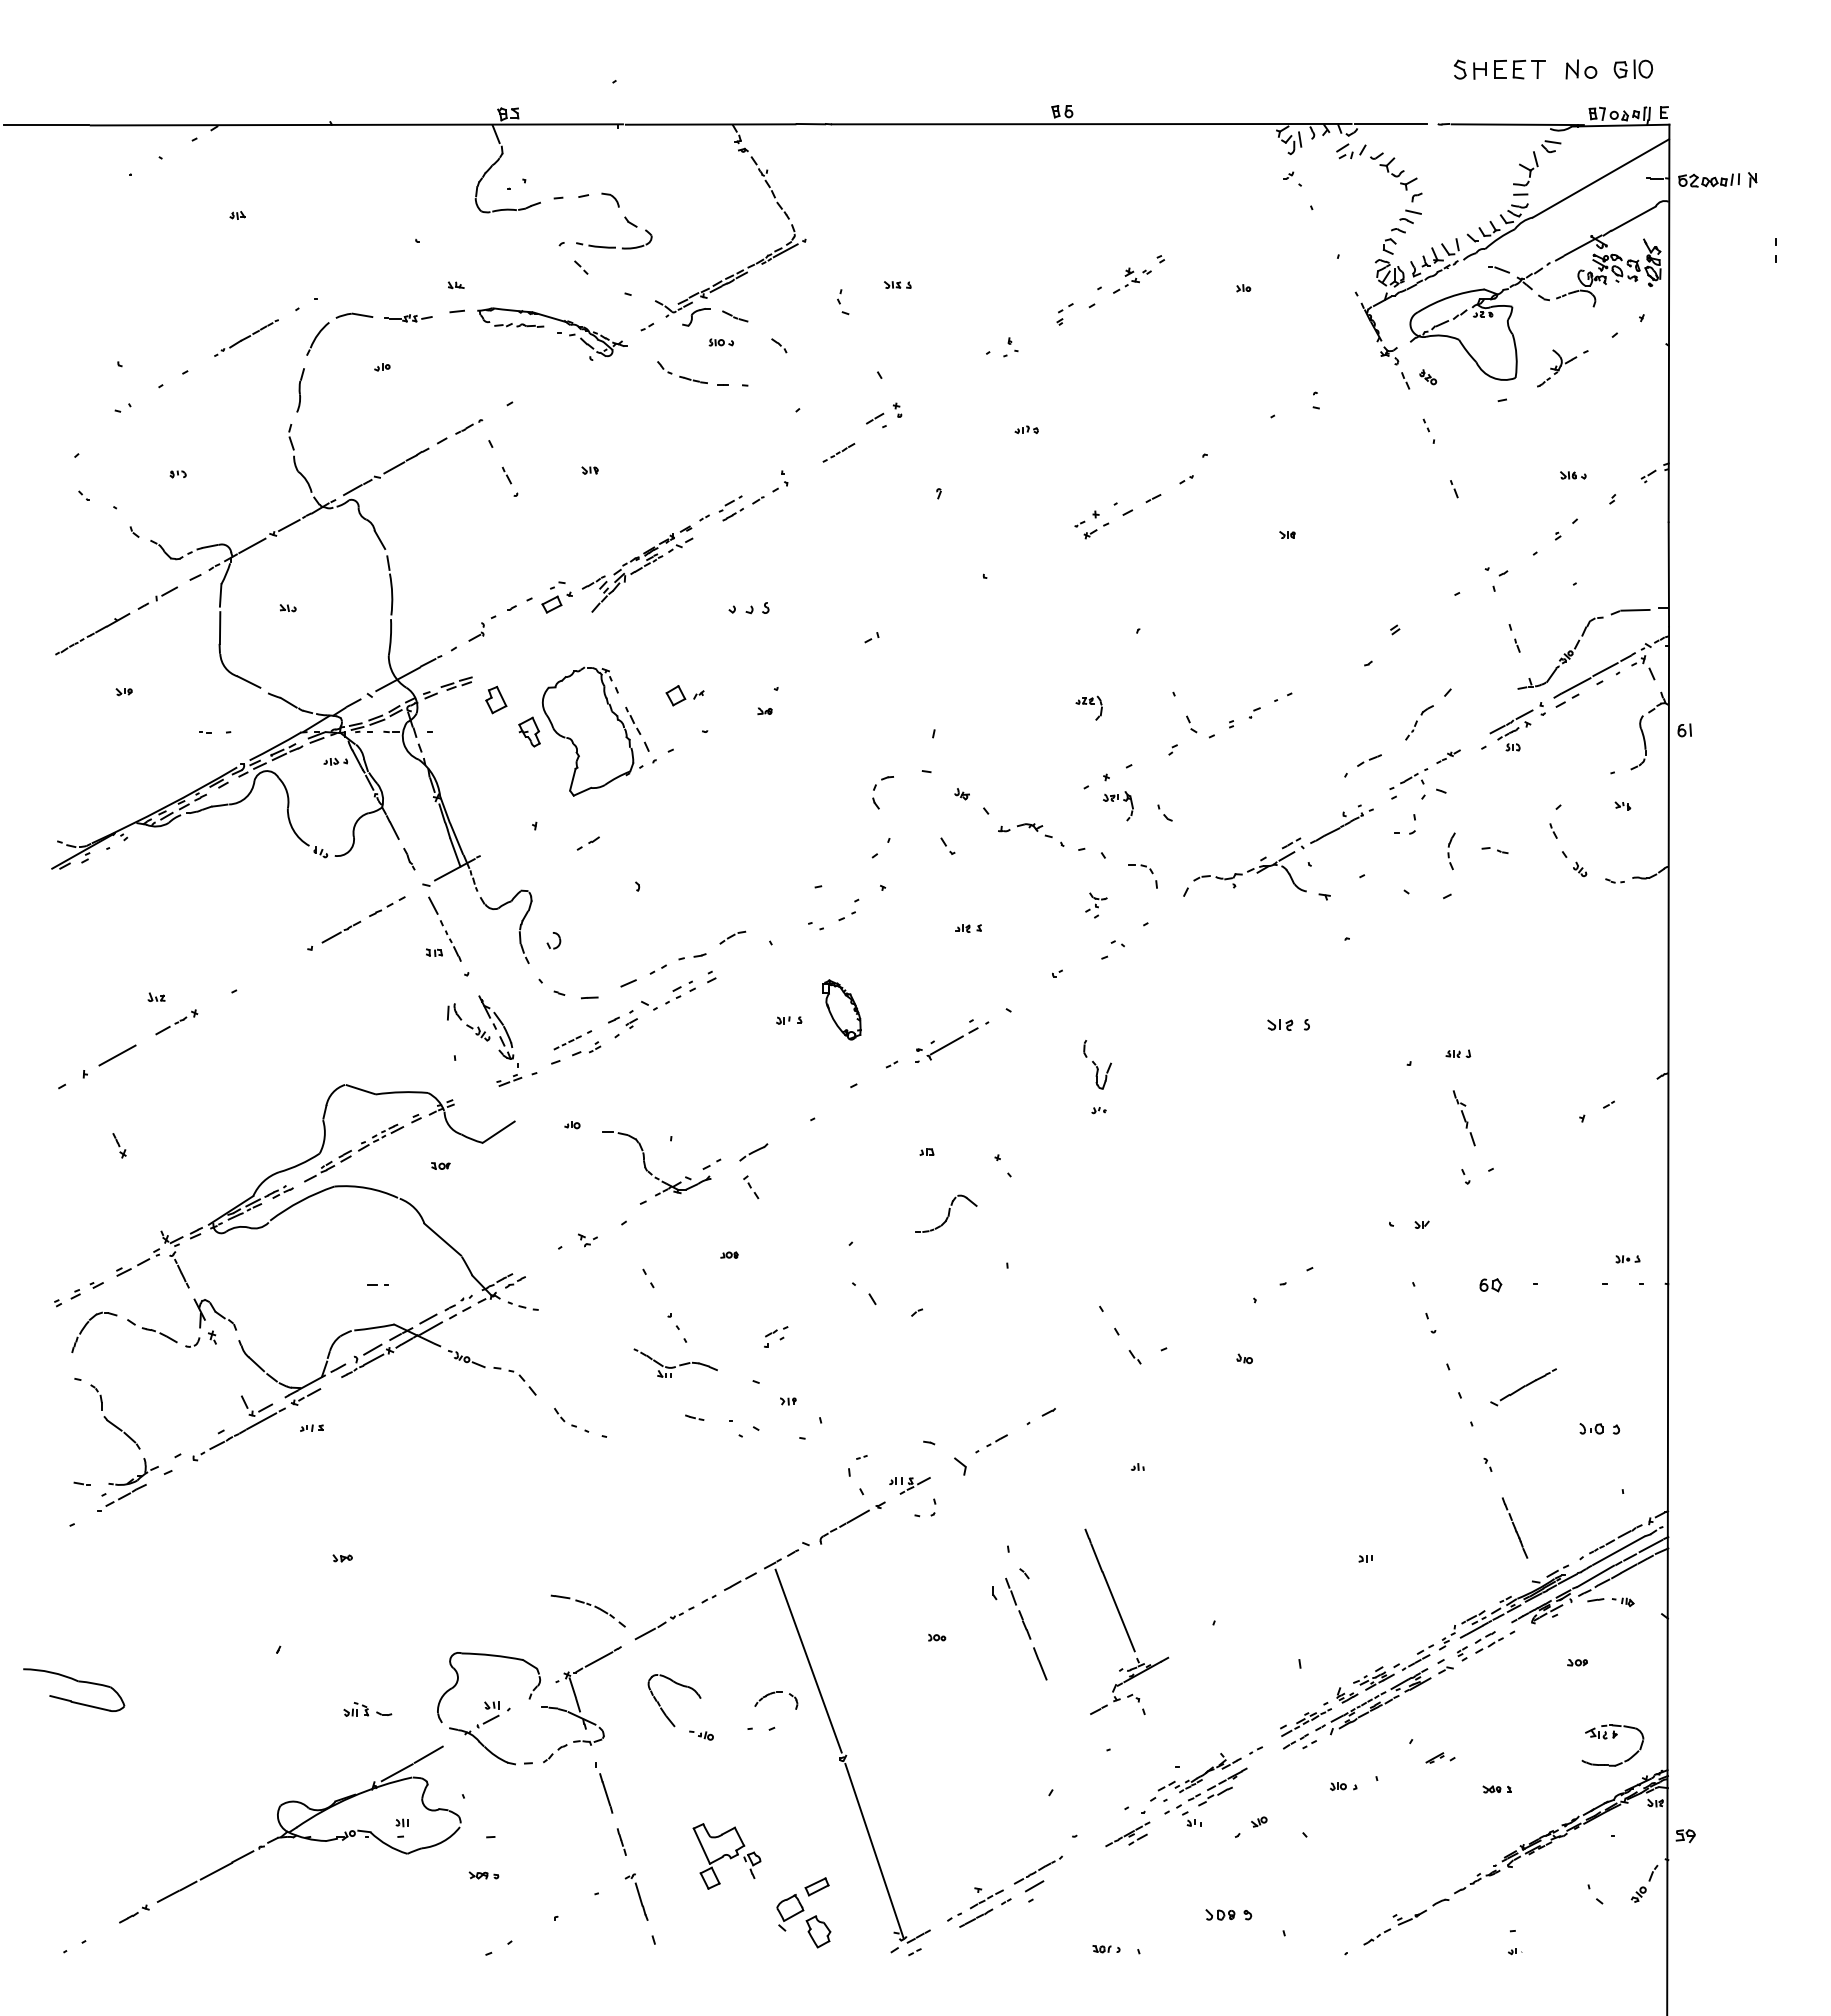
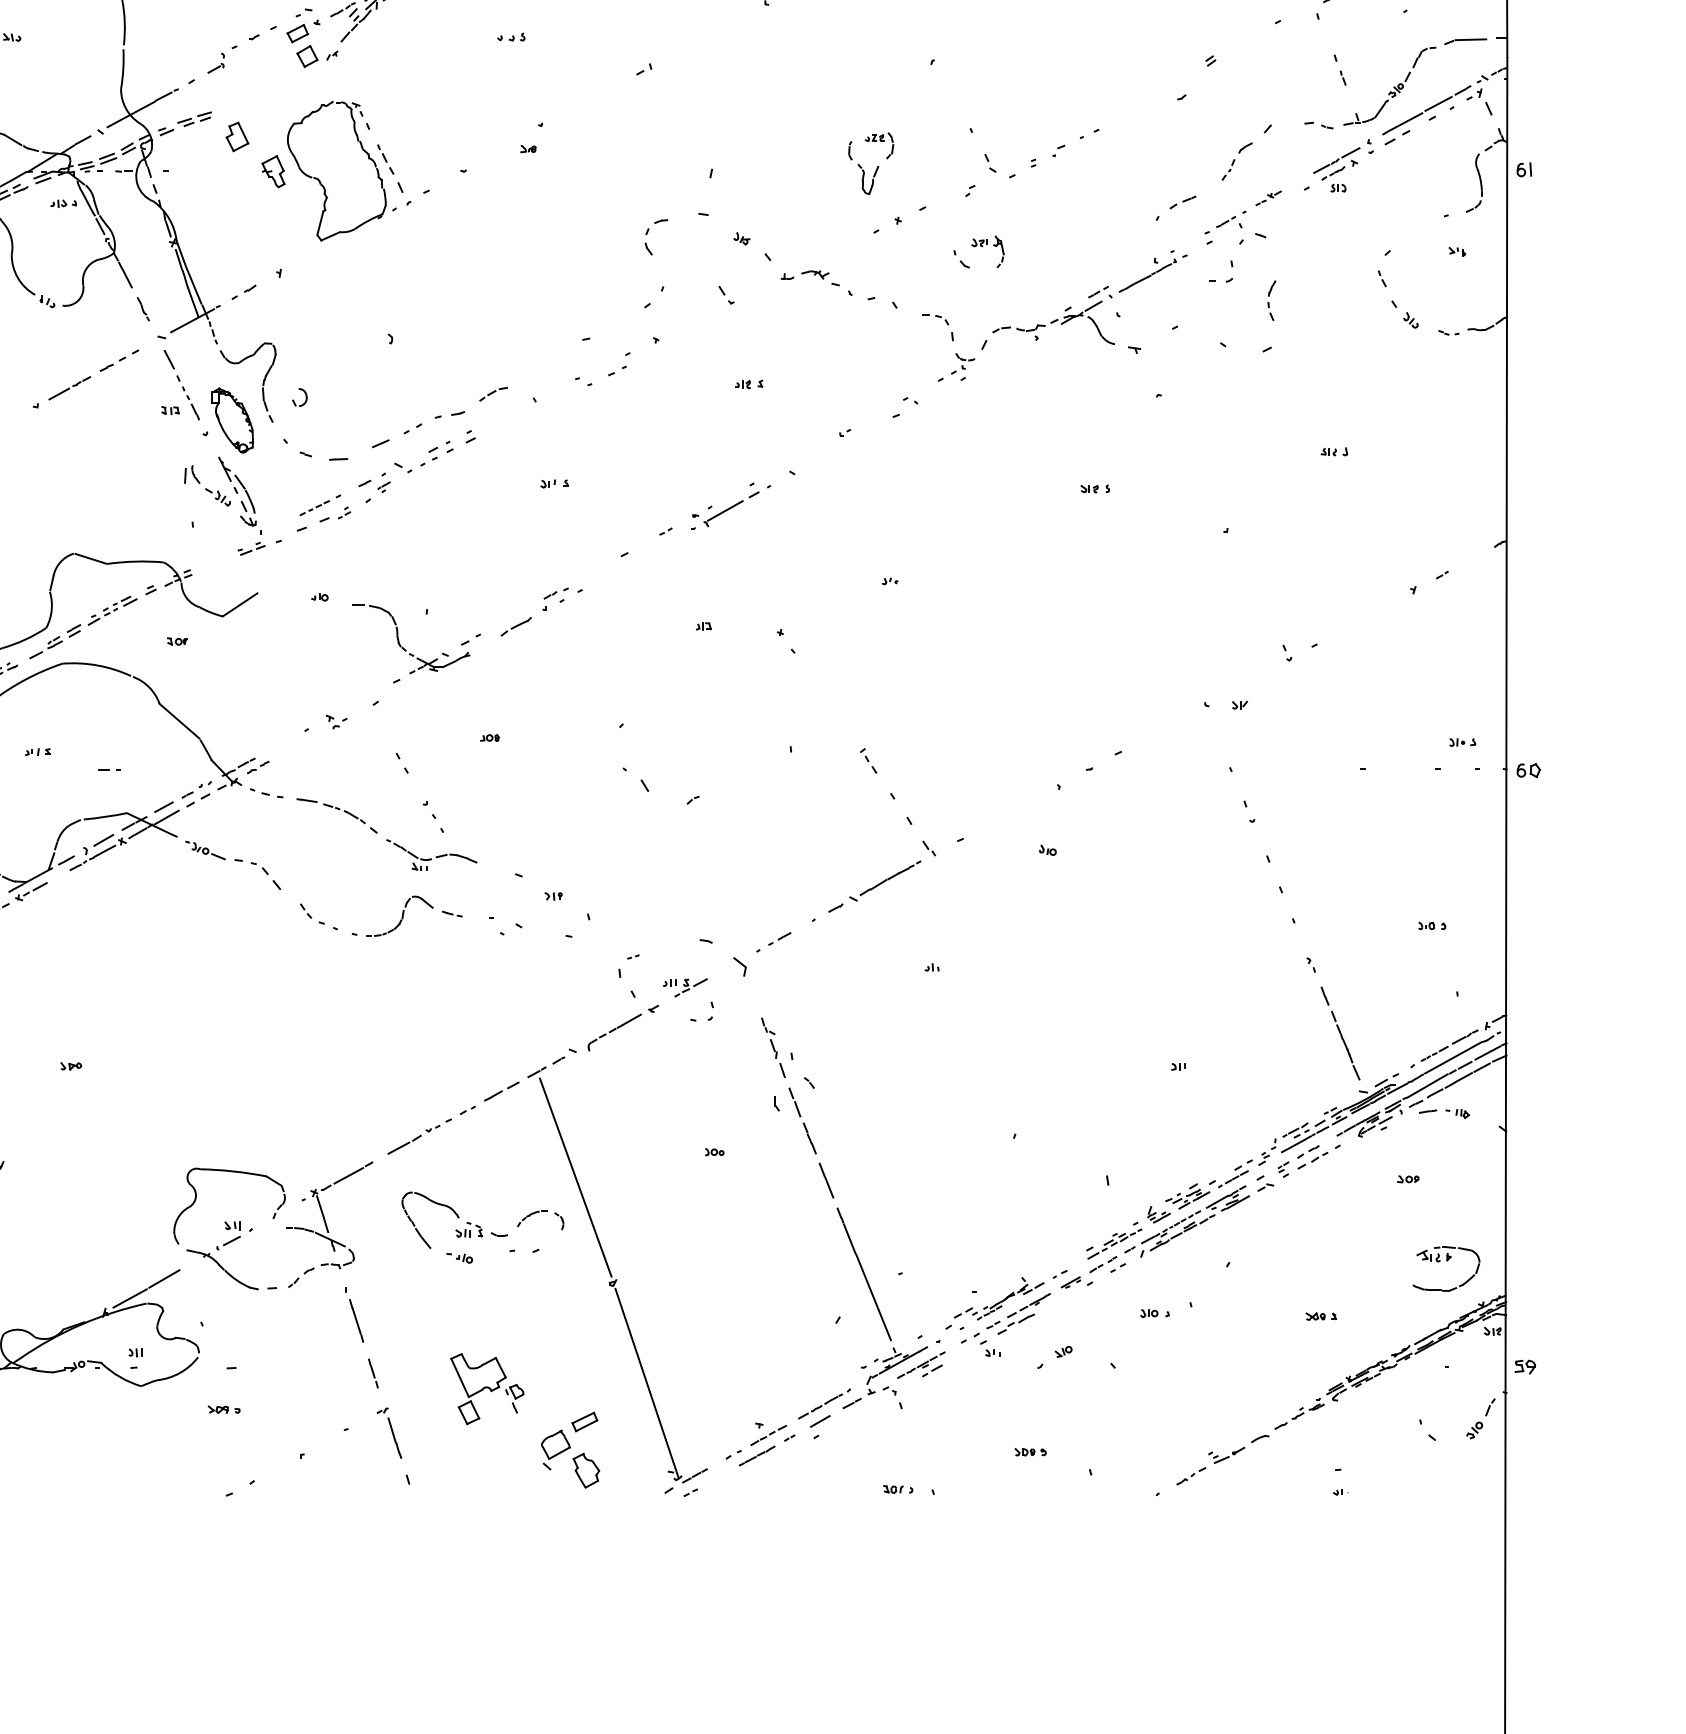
part: (749, 607) -> (511, 36), size x0.62
part: (684, 695) -> (316, 56), moved
part: (1118, 799) -> (988, 244), moved
part: (587, 843) -> (243, 292), moved
part: (1494, 850) -> (1318, 125), moved
part: (1096, 905) -> (963, 366), moved
part: (841, 1009) -> (232, 420), moved
part: (1288, 1025) -> (1095, 489), size x0.62
part: (1458, 1053) -> (1334, 451), moved
part: (1097, 1064) -> (863, 167), moved
part: (1464, 1118) -> (773, 1048), moved
part: (751, 1186) -> (868, 760), moved
part: (946, 1213) -> (400, 915), moved
part: (1490, 1285) -> (1528, 770), moved
part: (776, 1336) -> (556, 598), moved
part: (1523, 1387) -> (885, 881), moved
part: (311, 1427) -> (37, 751), moved
part: (1599, 1428) -> (1432, 925), size x0.62
part: (1514, 1527) -> (1339, 1032), size x1.43
part: (587, 1610) -> (336, 815), moved
part: (1126, 1621) -> (881, 1307), moved
part: (367, 1709) -> (481, 1229), moved
part: (1440, 1757) -> (1076, 1281), moved
part: (1228, 1914) -> (1030, 1451), size x0.62

